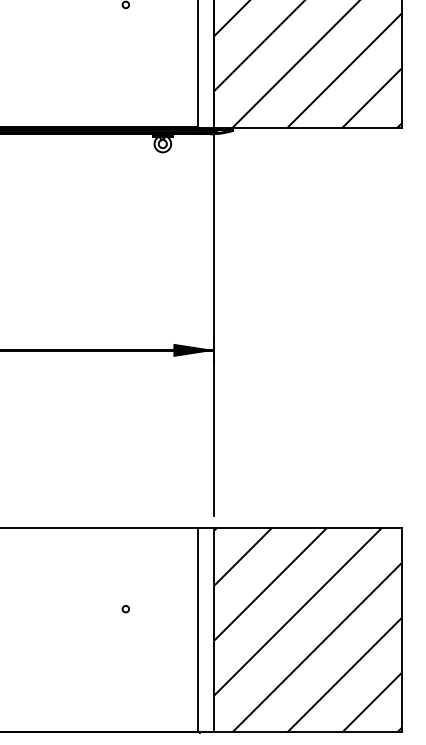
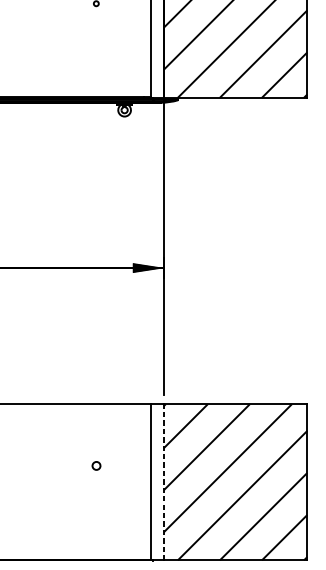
circle: (125, 609) -> (96, 466), size x1.6
line: (214, 630) -> (164, 482), solid -> dashed

